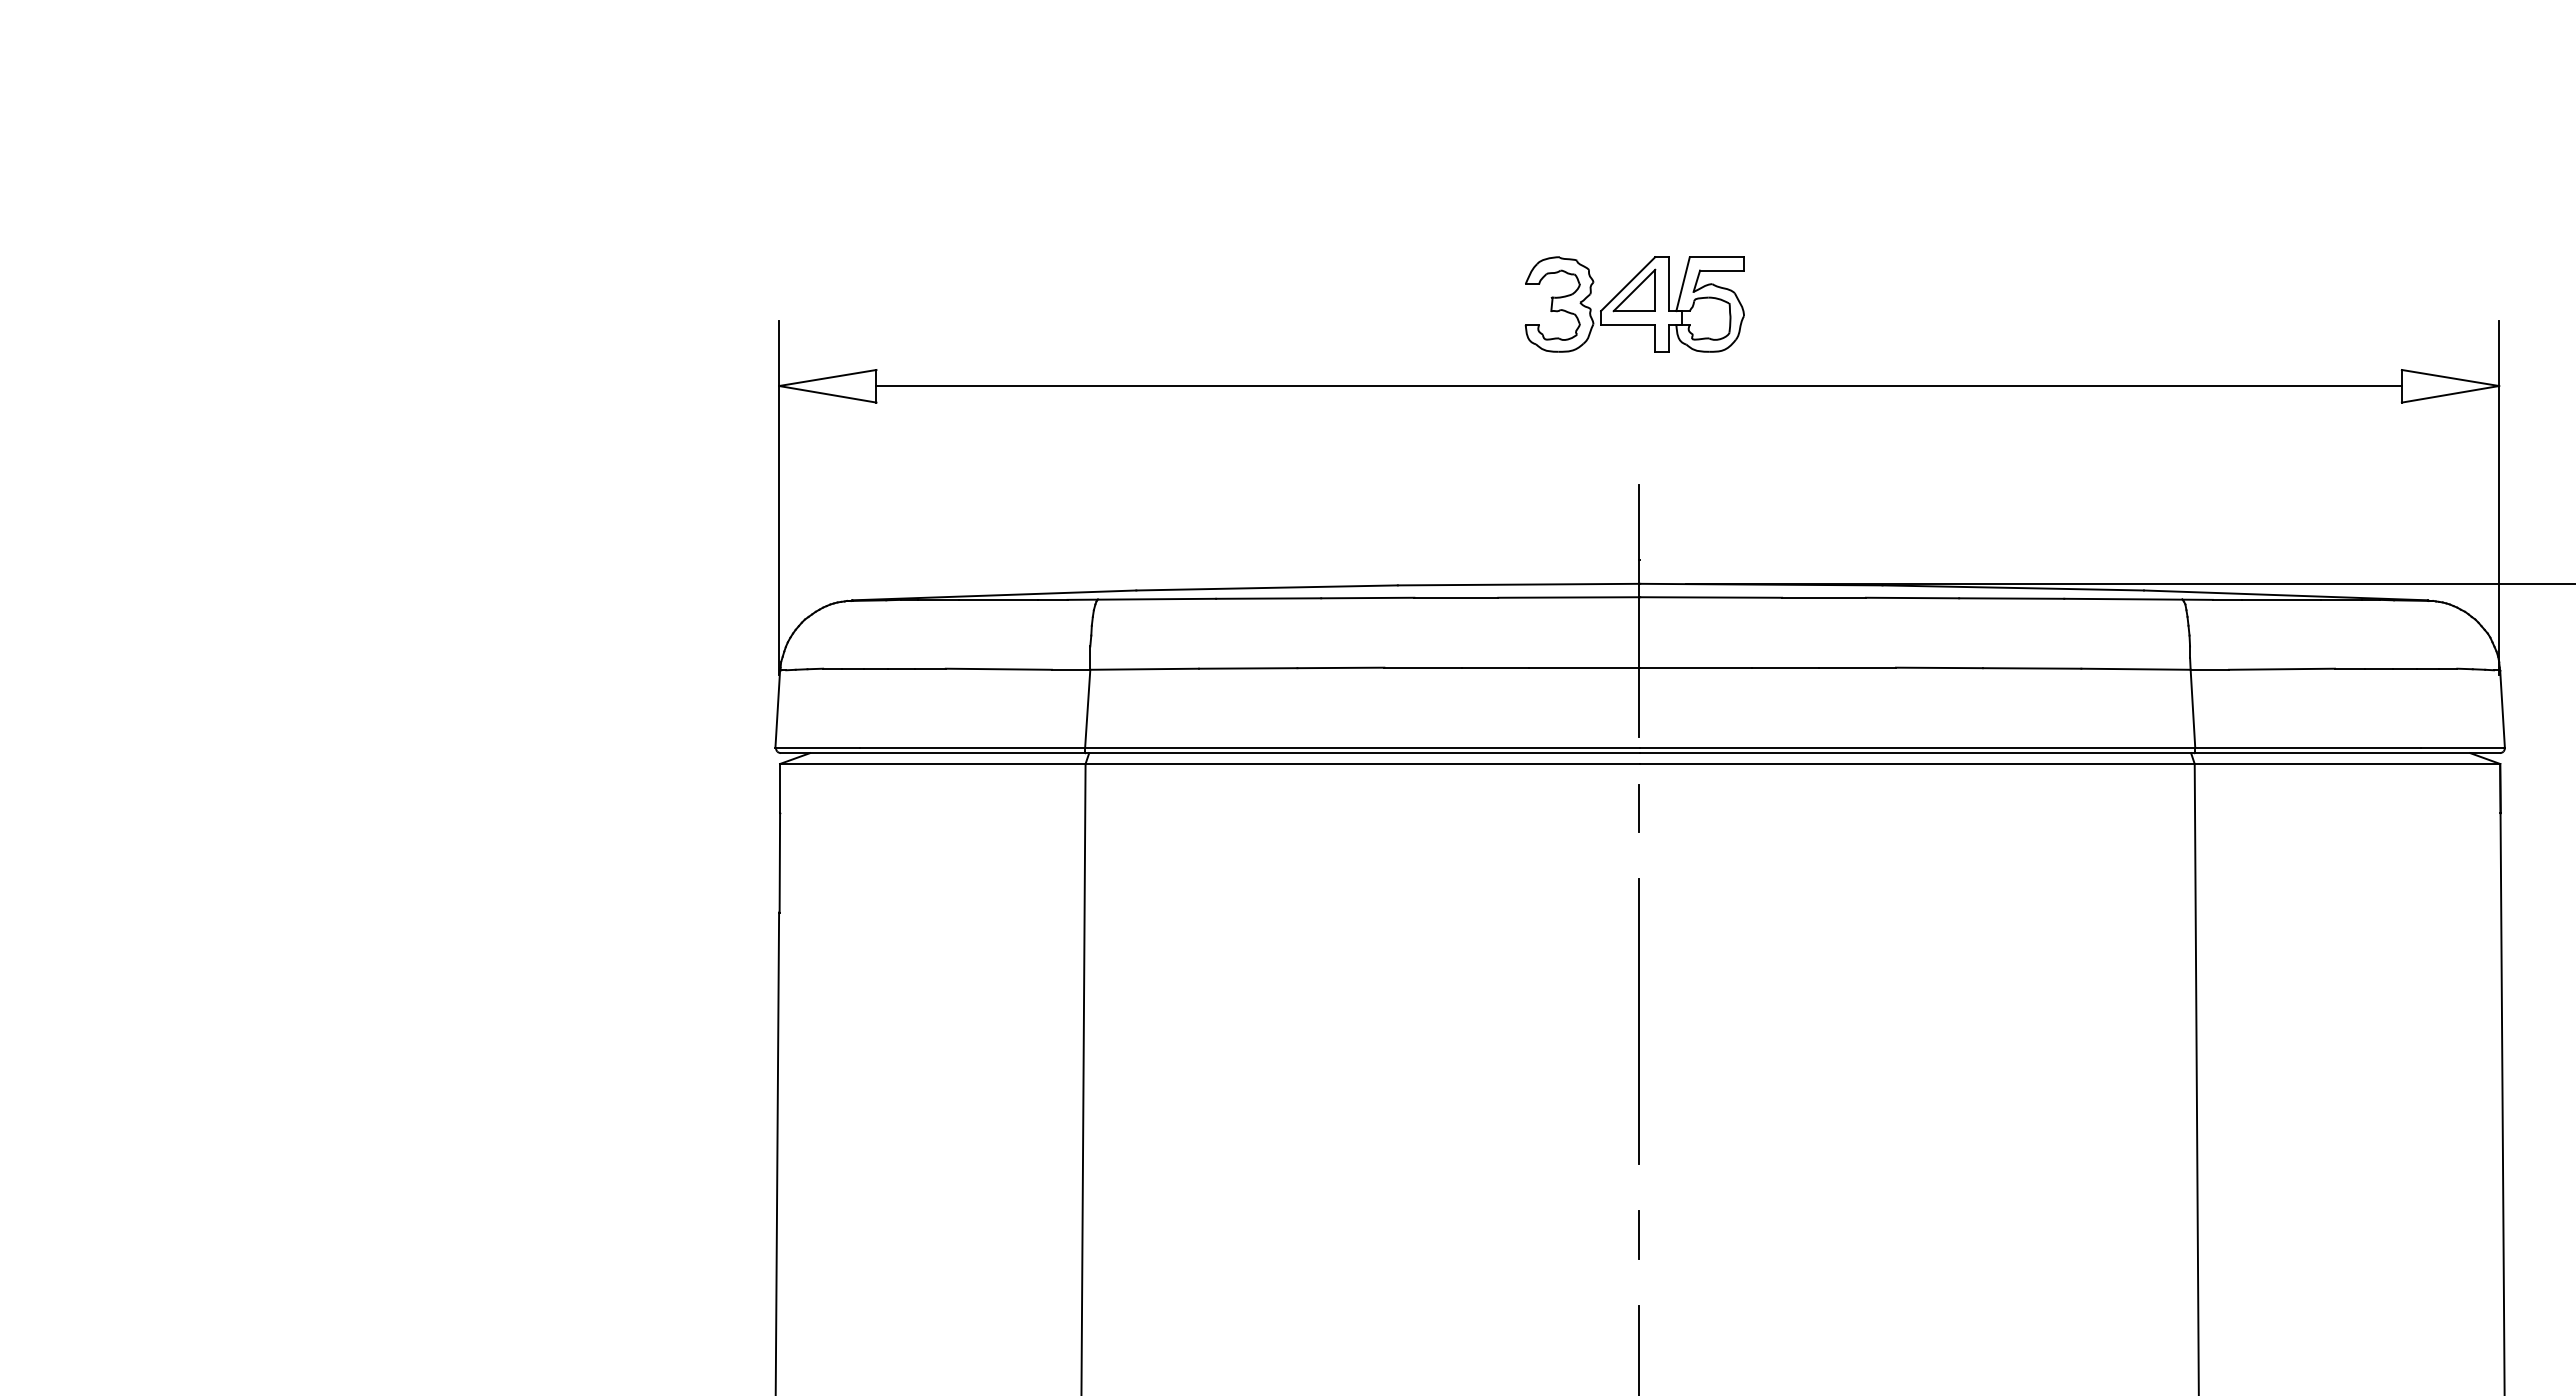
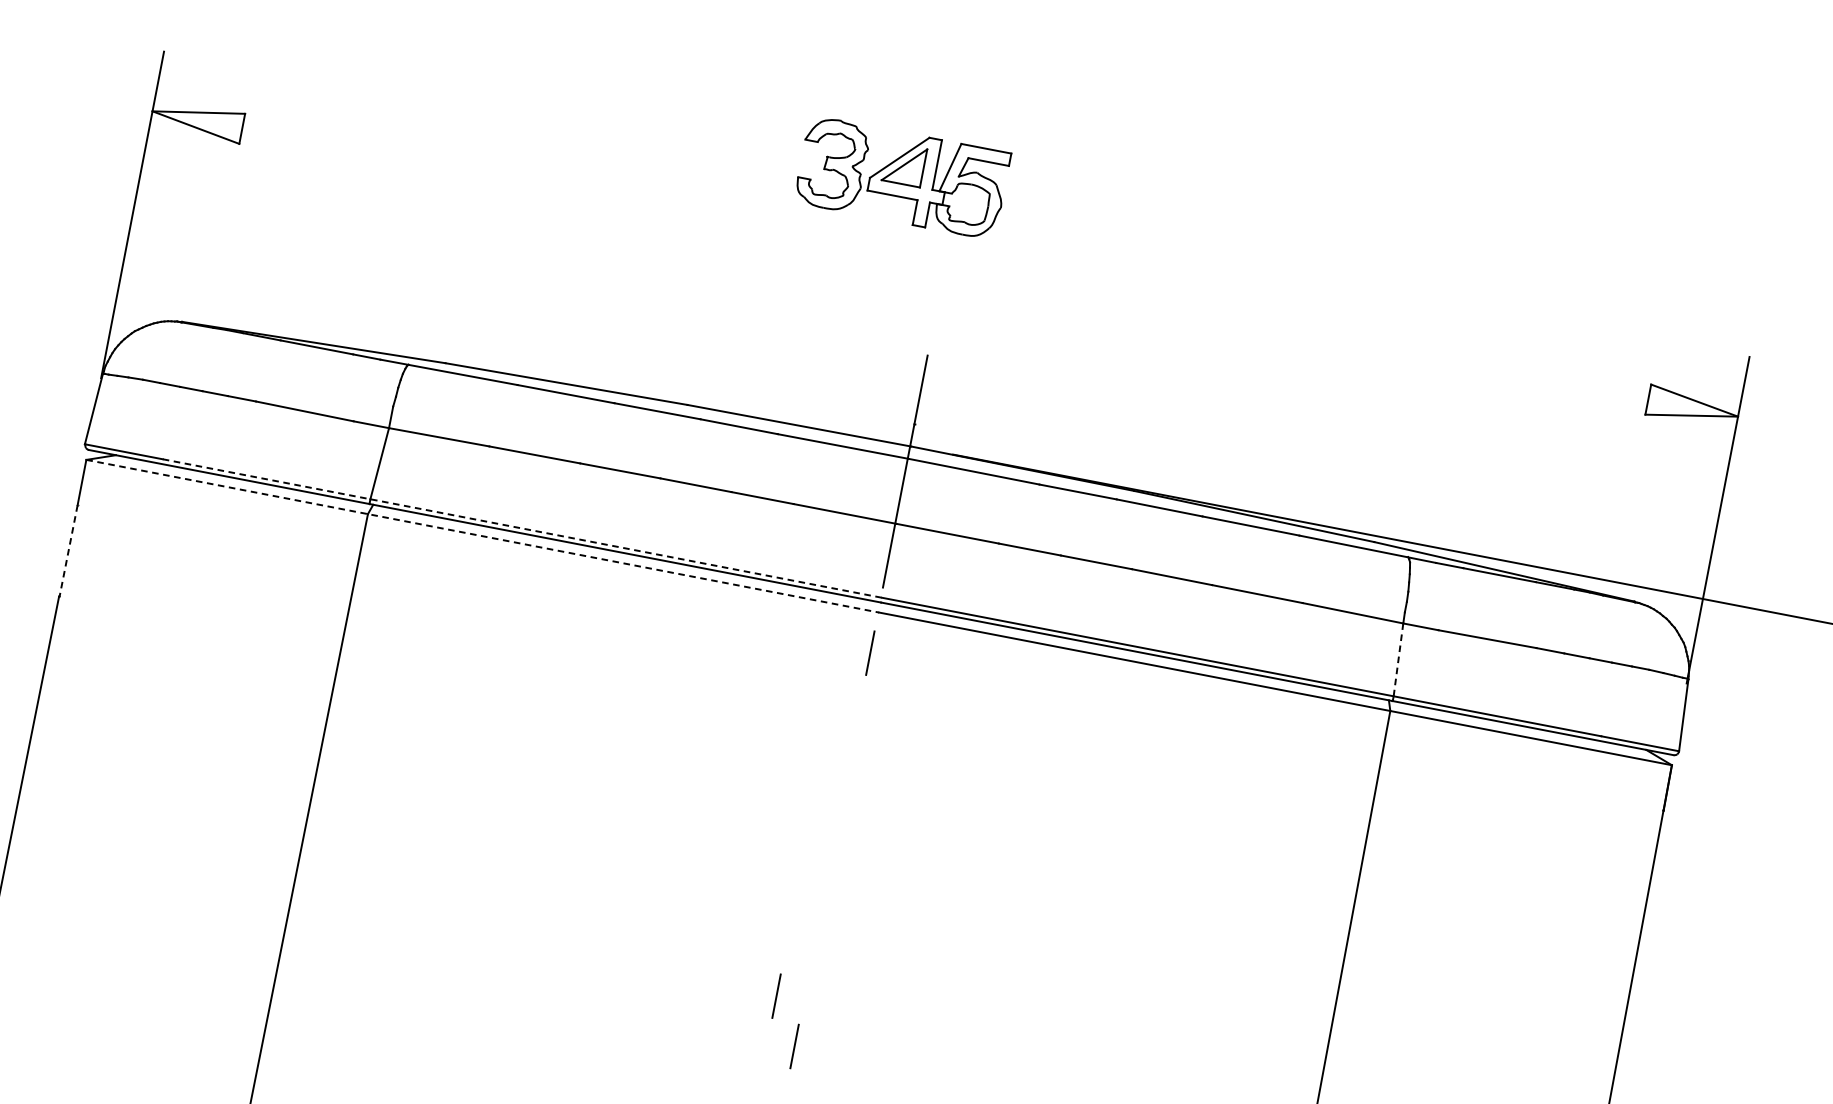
part: (1634, 304) -> (902, 177), moved
line: (1638, 386) -> (944, 264), removed
line: (2192, 708) -> (1398, 659), solid -> dashed
line: (1250, 747) -> (522, 528), solid -> dashed
line: (1210, 763) -> (483, 535), solid -> dashed
line: (779, 862) -> (68, 550), solid -> dashed
line: (1639, 1021) -> (832, 849), removed
line: (1609, 1185) -> (776, 995), added

